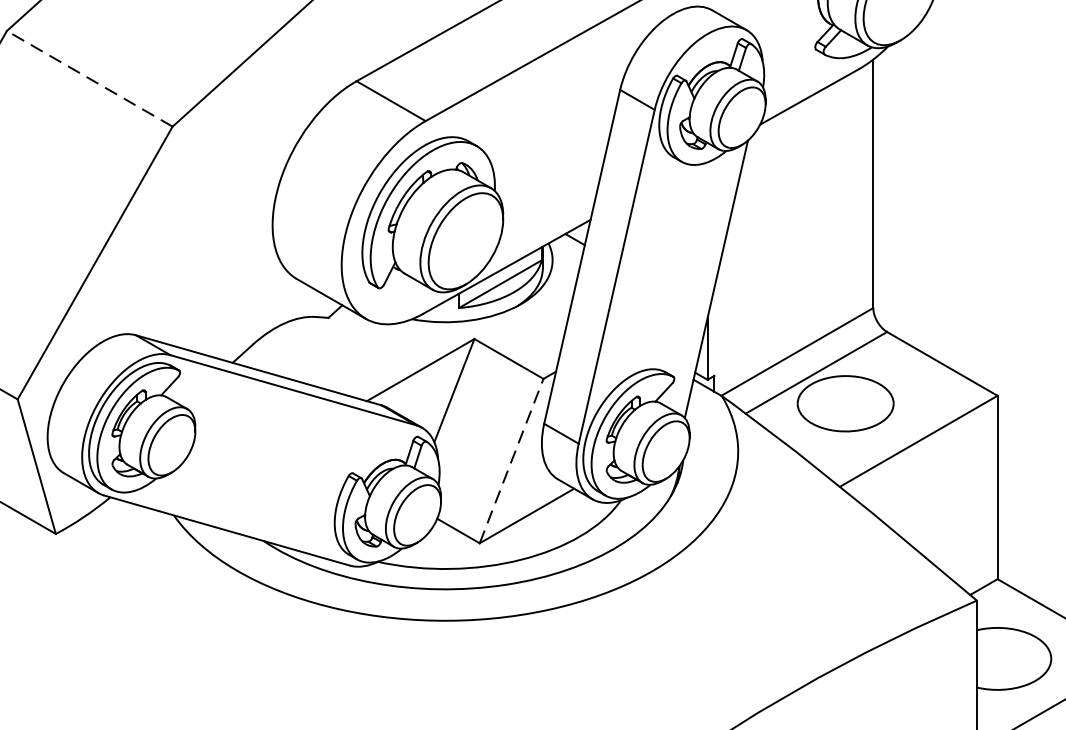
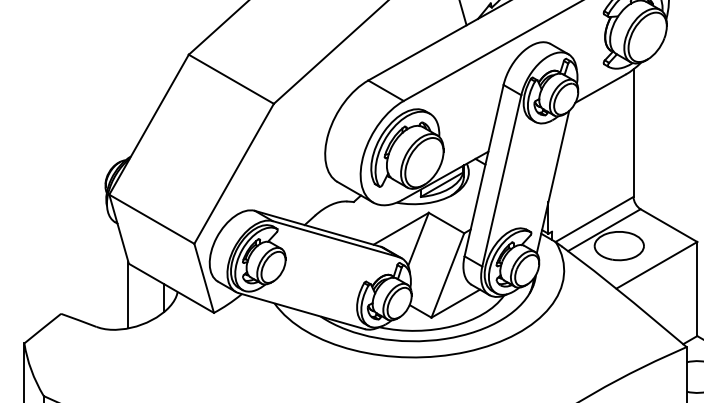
line: (88, 79) -> (230, 79), dashed -> solid
line: (512, 461) -> (448, 275), dashed -> solid

